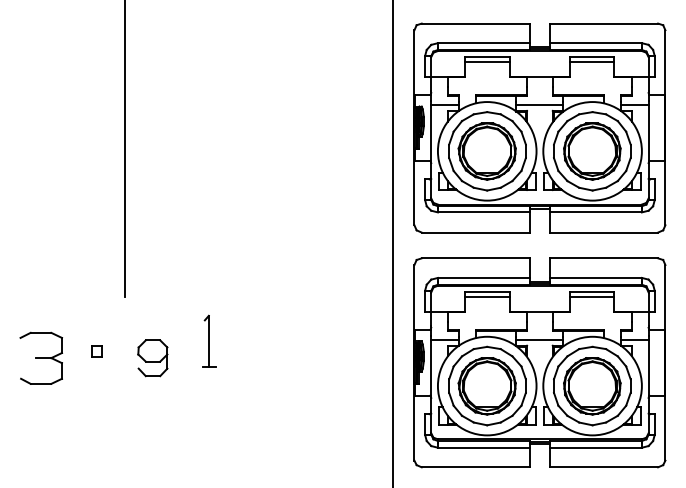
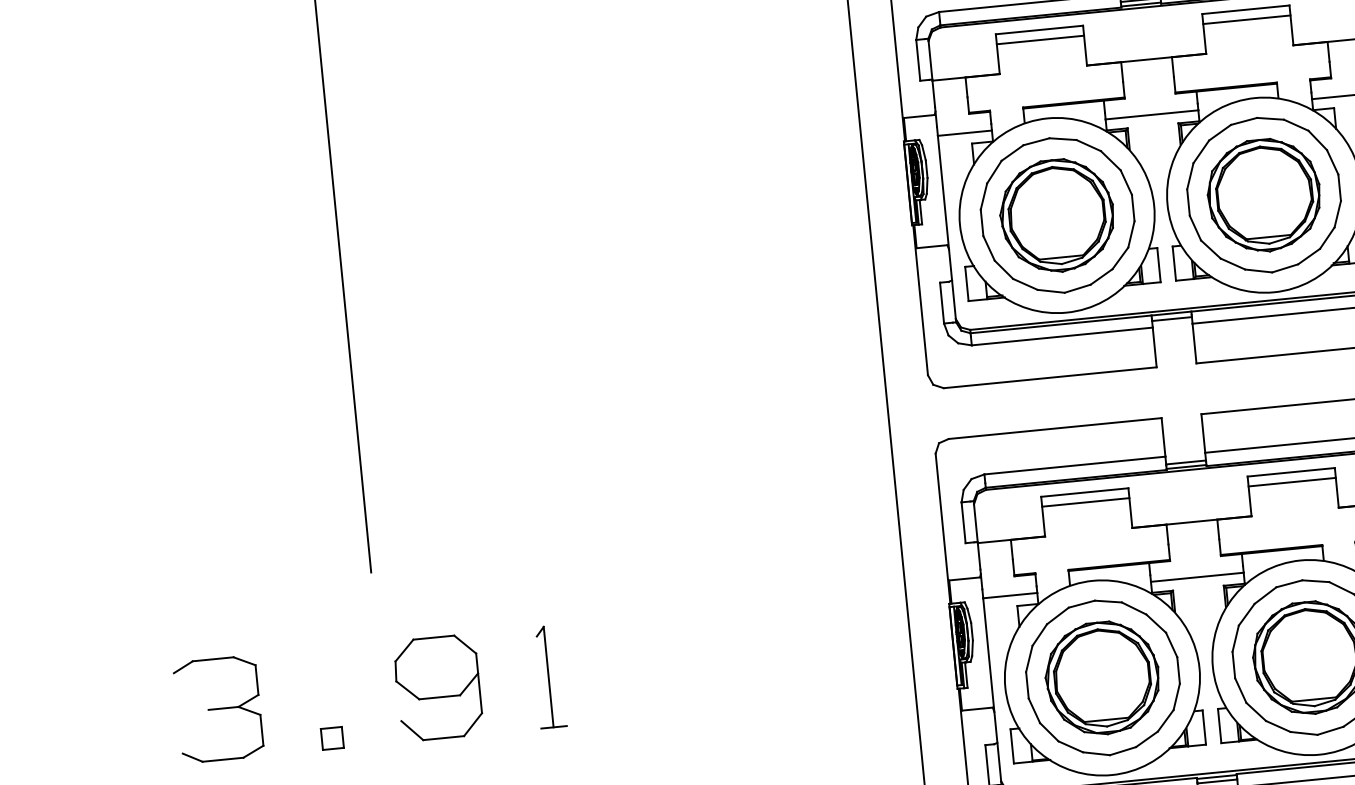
part: (209, 340) -> (549, 675), moved
part: (96, 351) -> (331, 738), moved
part: (152, 357) -> (437, 686), size x1.43

